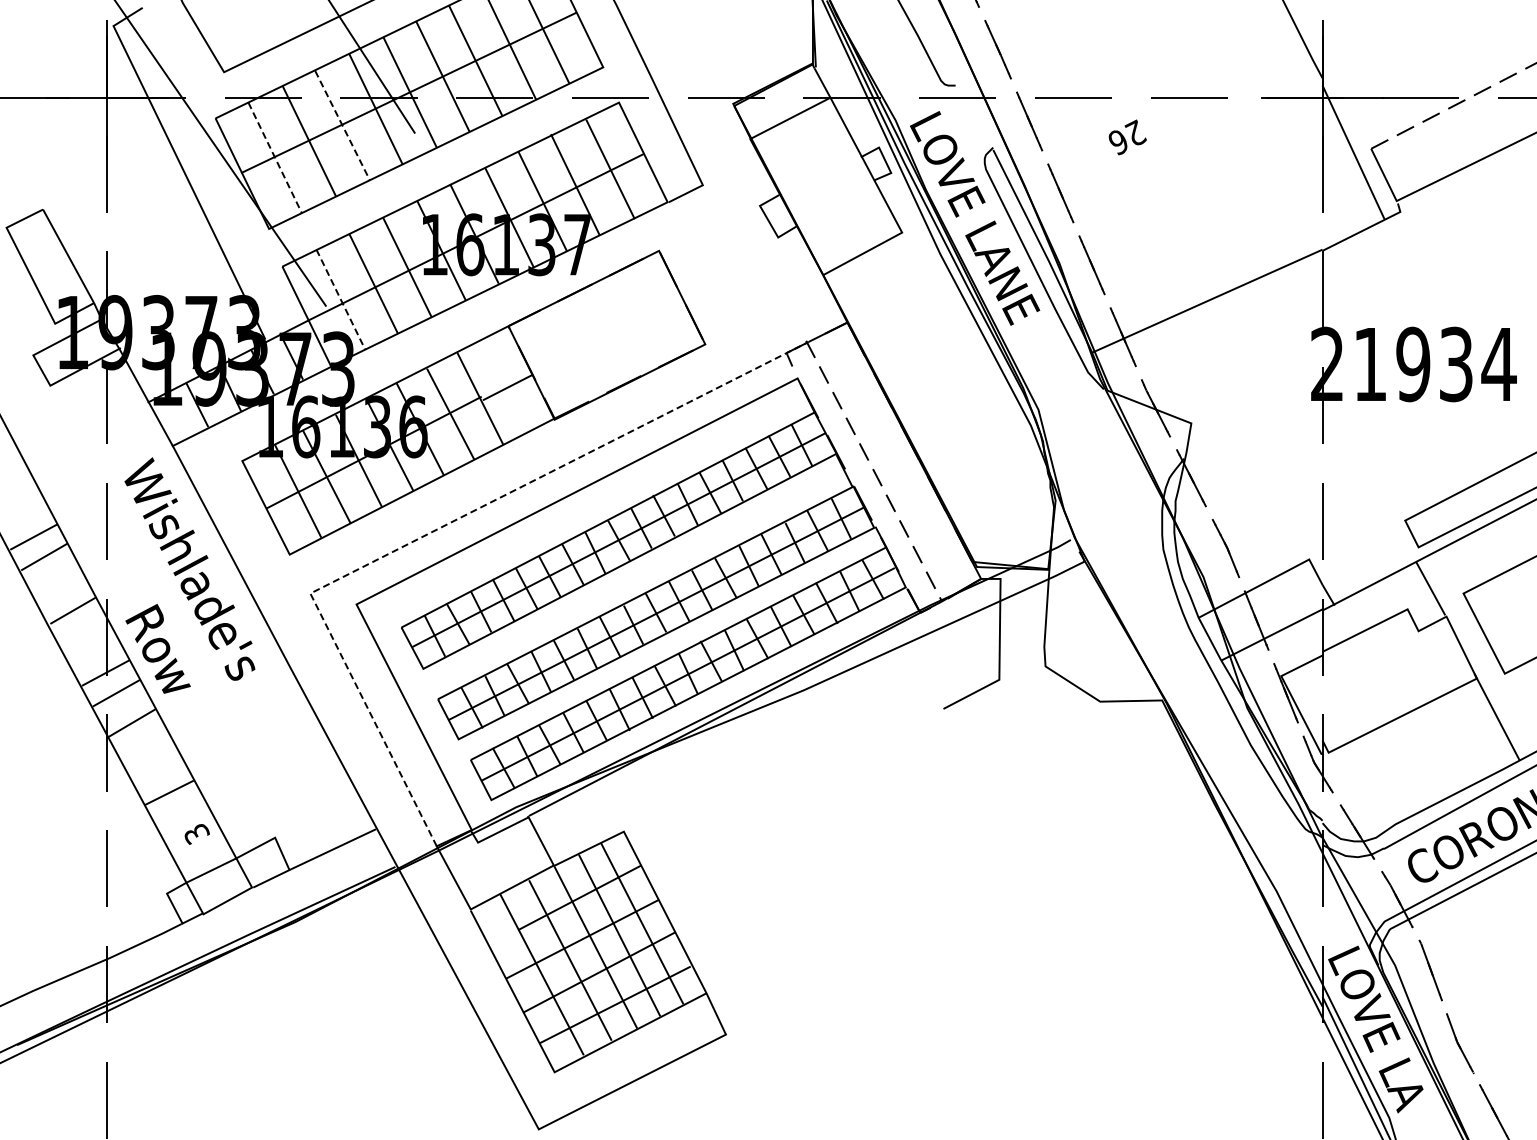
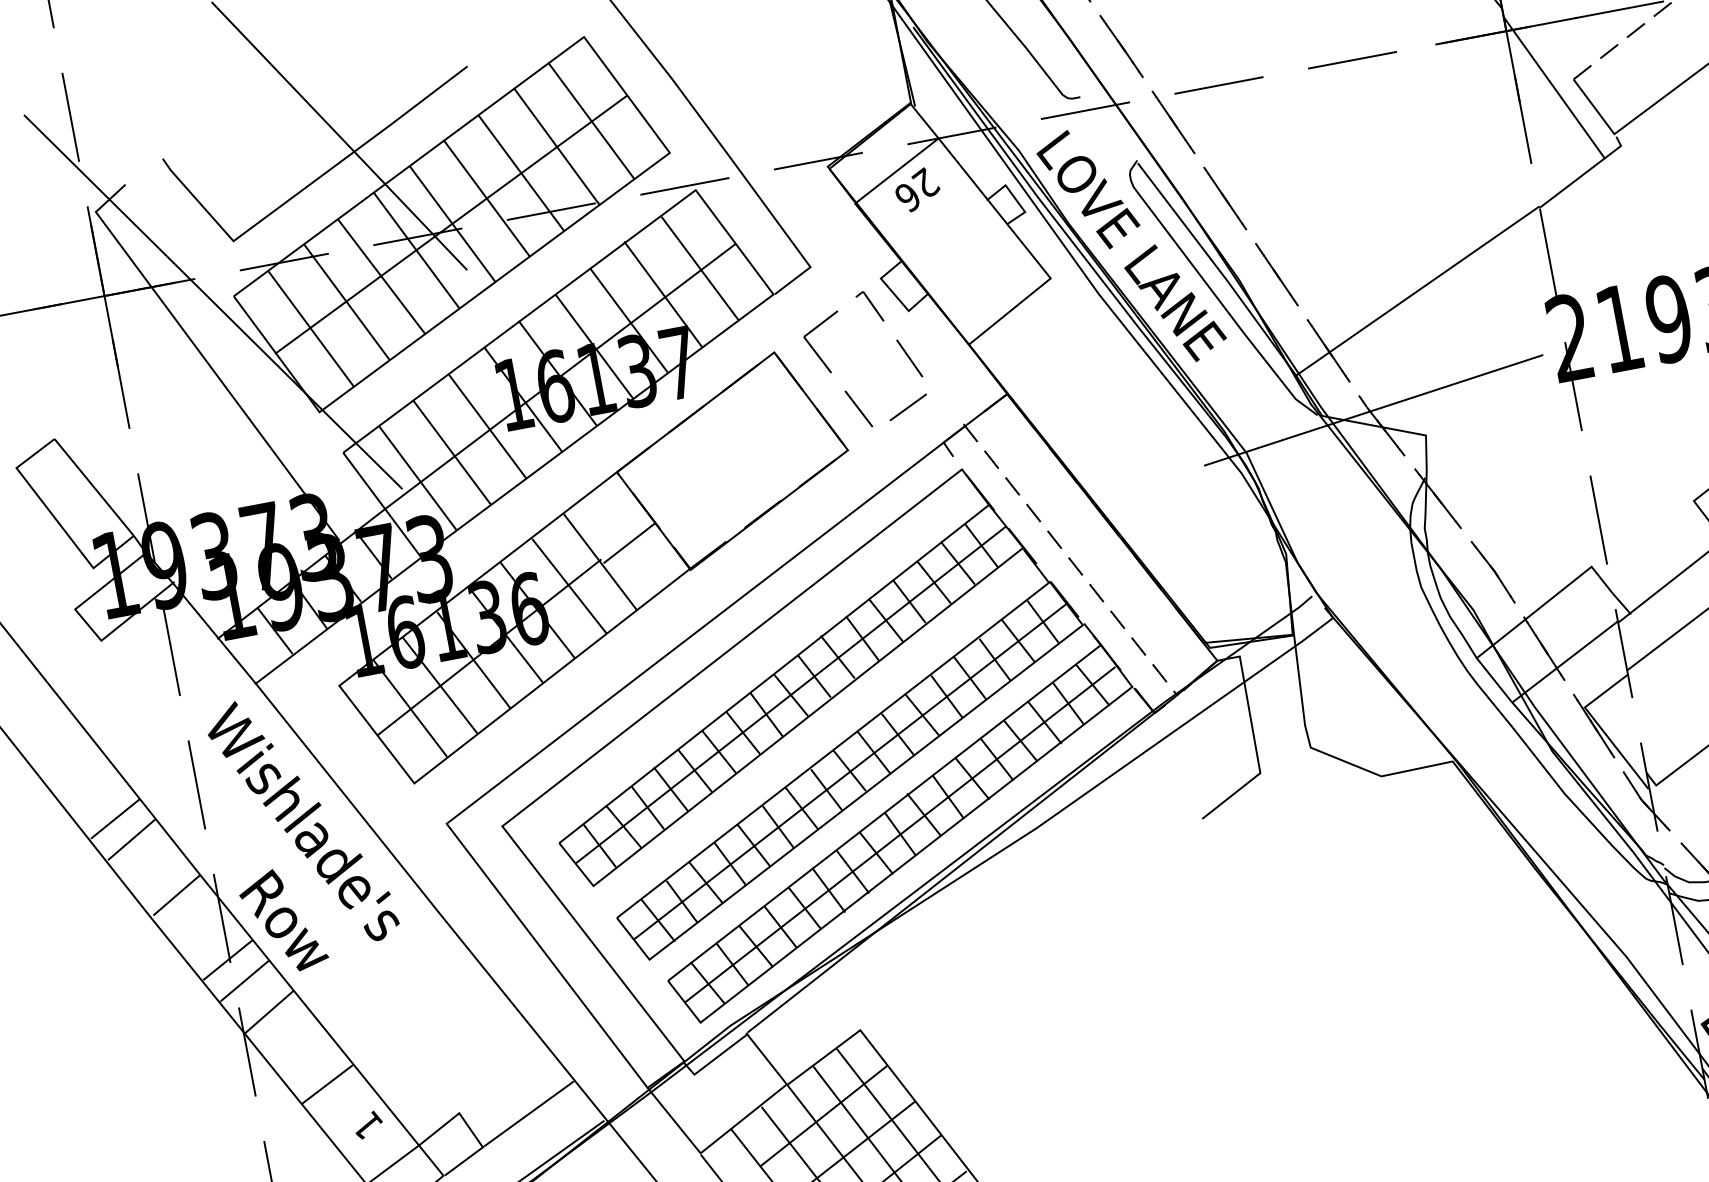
line: (342, 126) -> (381, 277), dashed -> solid
text: (1127, 137) -> (917, 189), moved
line: (275, 158) -> (311, 329), dashed -> solid
part: (704, 276) -> (832, 372), added
line: (340, 299) -> (417, 478), dashed -> solid
line: (1151, 393) -> (1373, 409), added
line: (433, 531) -> (575, 725), dashed -> solid
text: (196, 833) -> (367, 1125), 3 -> 1

